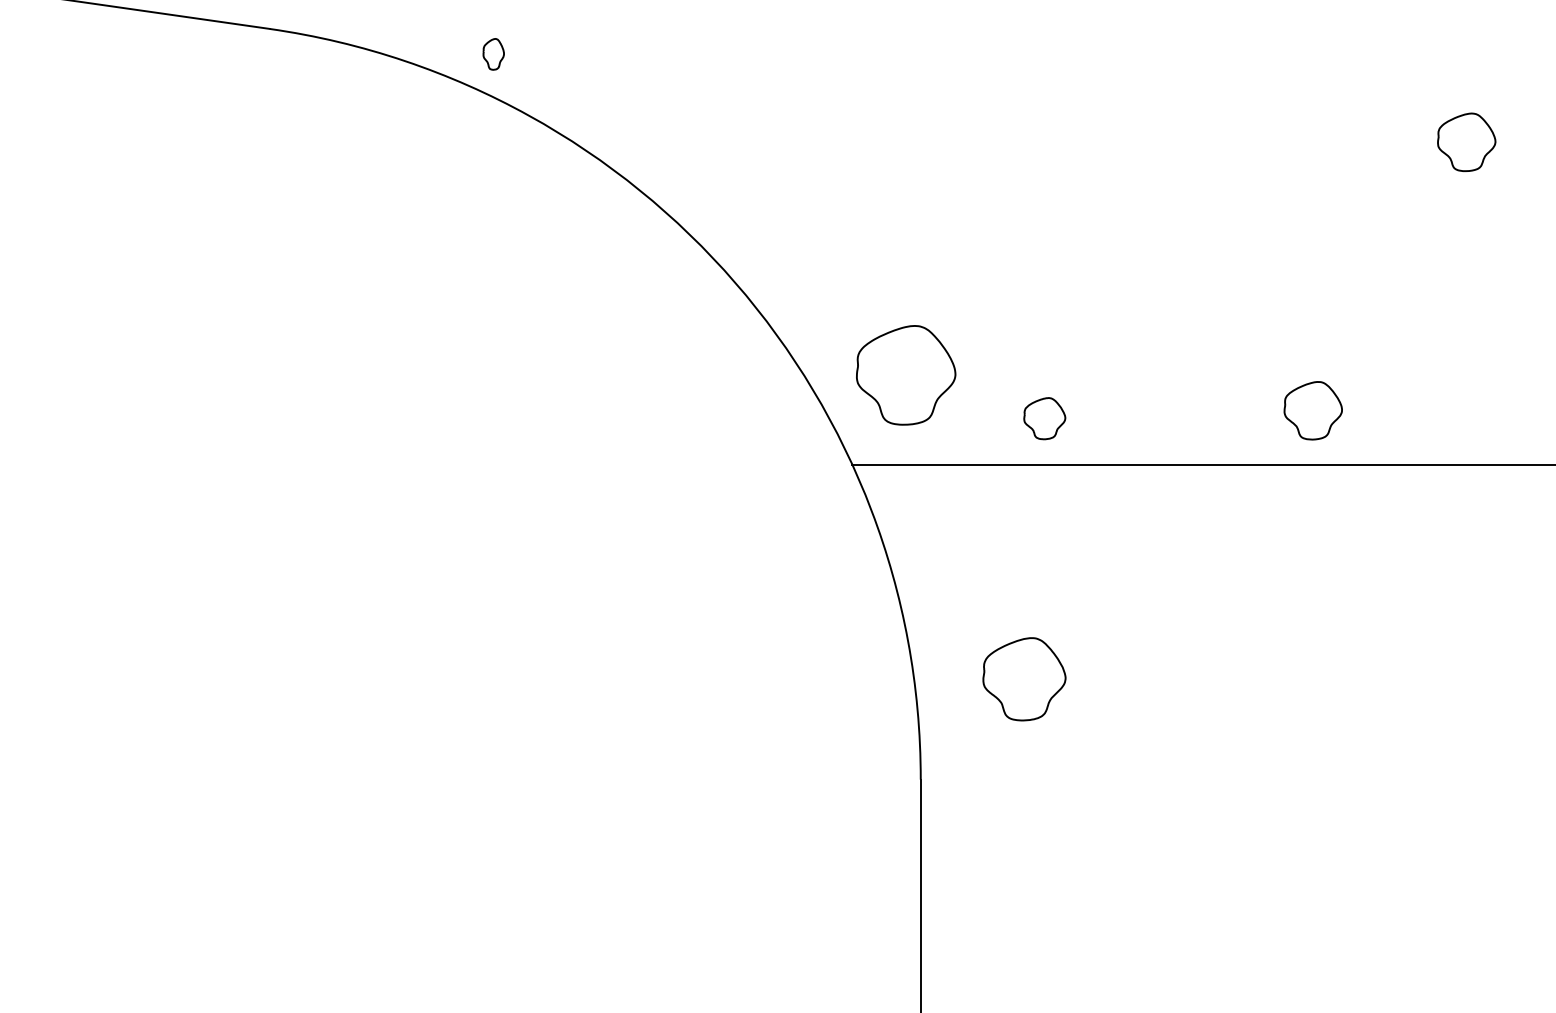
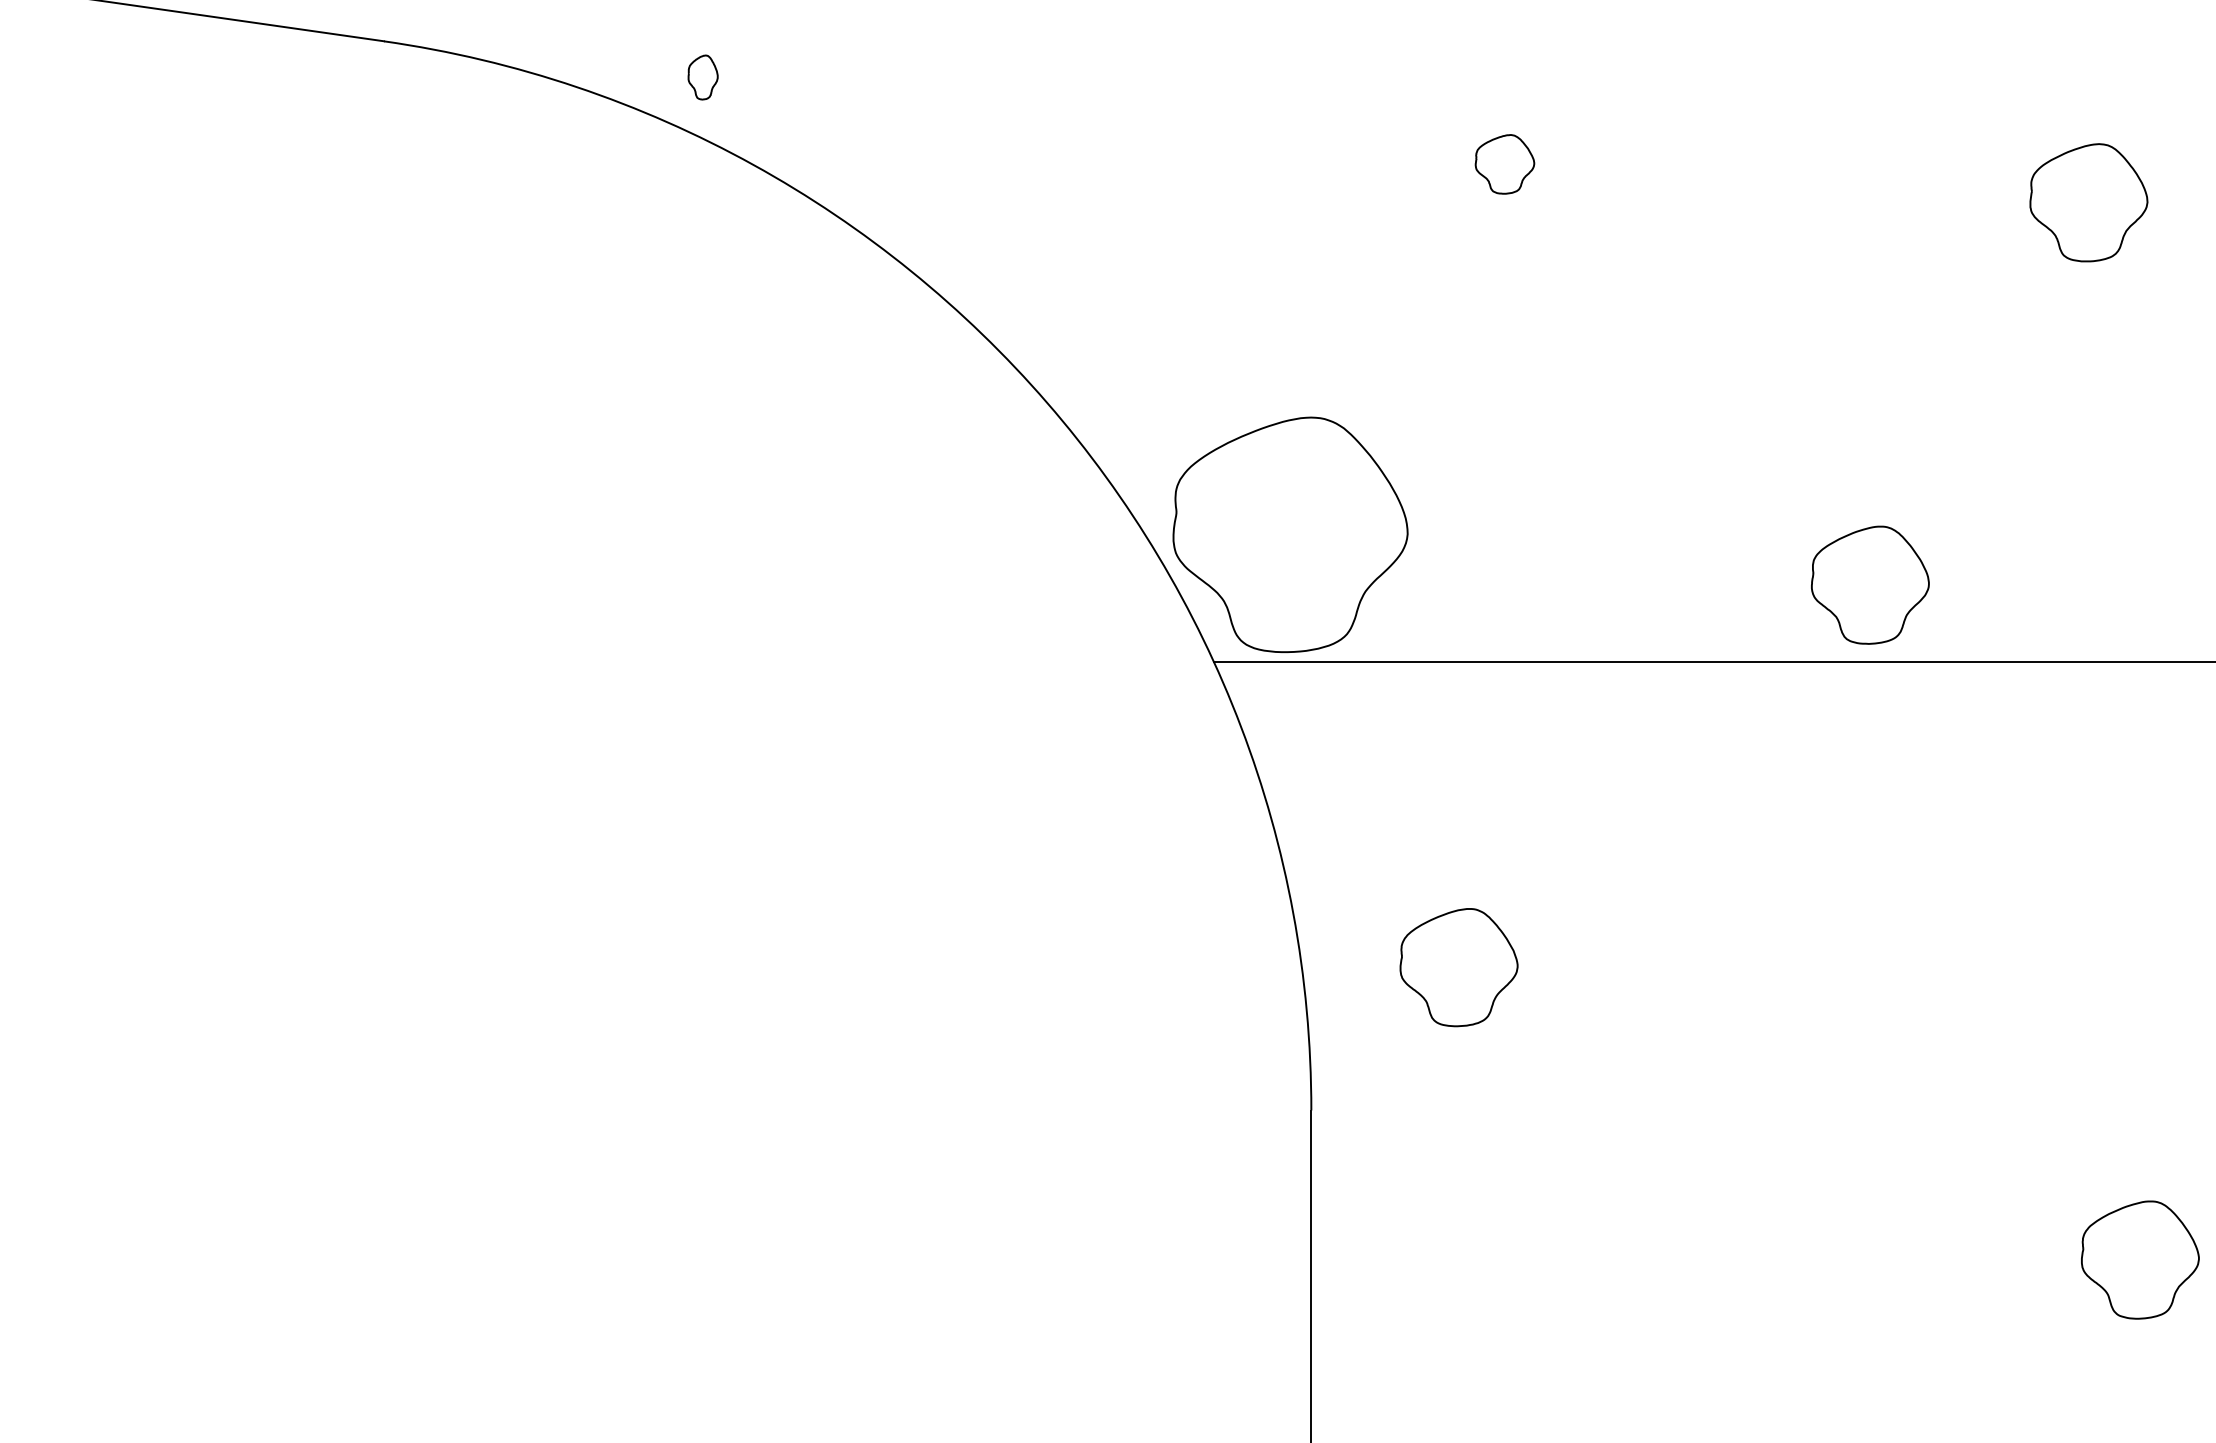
part: (1466, 142) -> (2088, 202), size x1.43
part: (906, 375) -> (1290, 534), size x1.67
part: (1313, 410) -> (1870, 584), size x1.43
part: (1044, 418) -> (1504, 164), moved
part: (1502, 884) -> (2140, 1259), added

